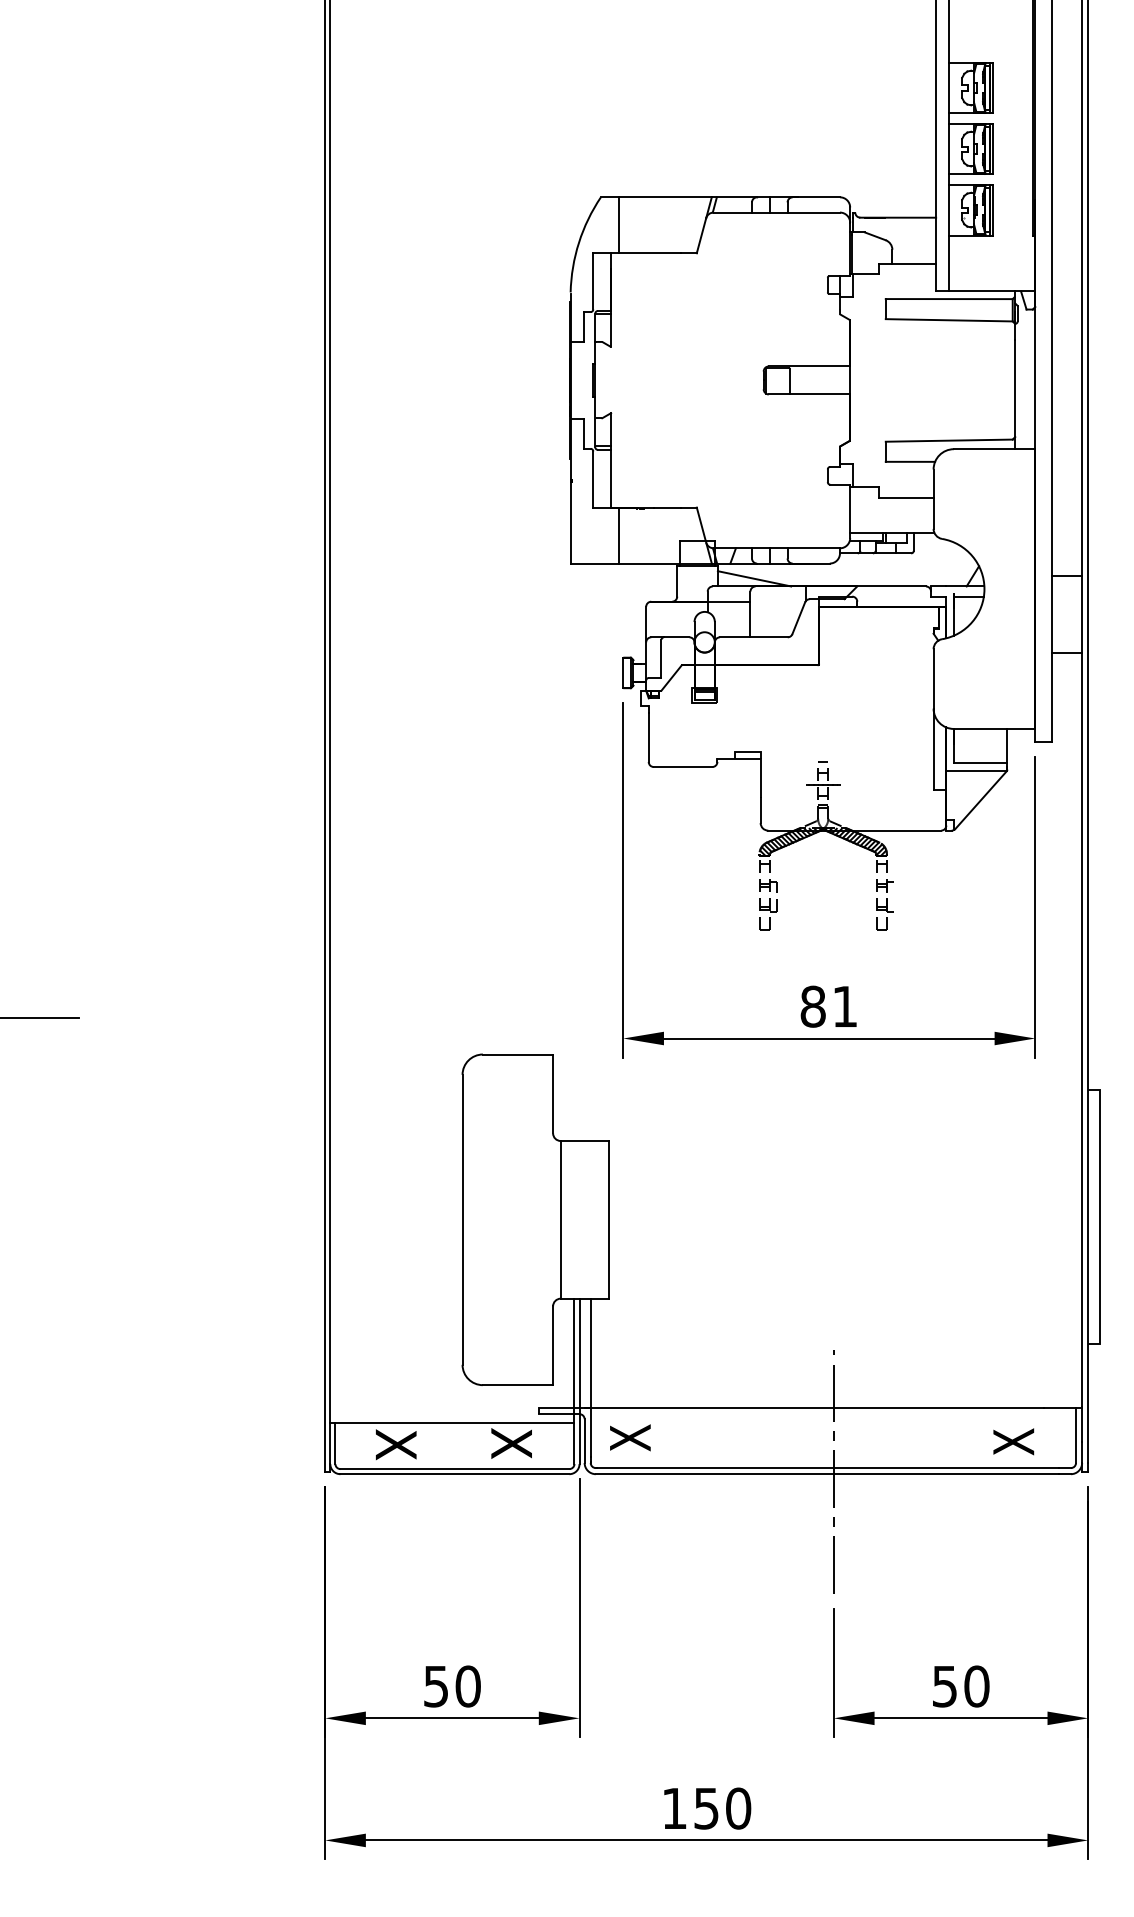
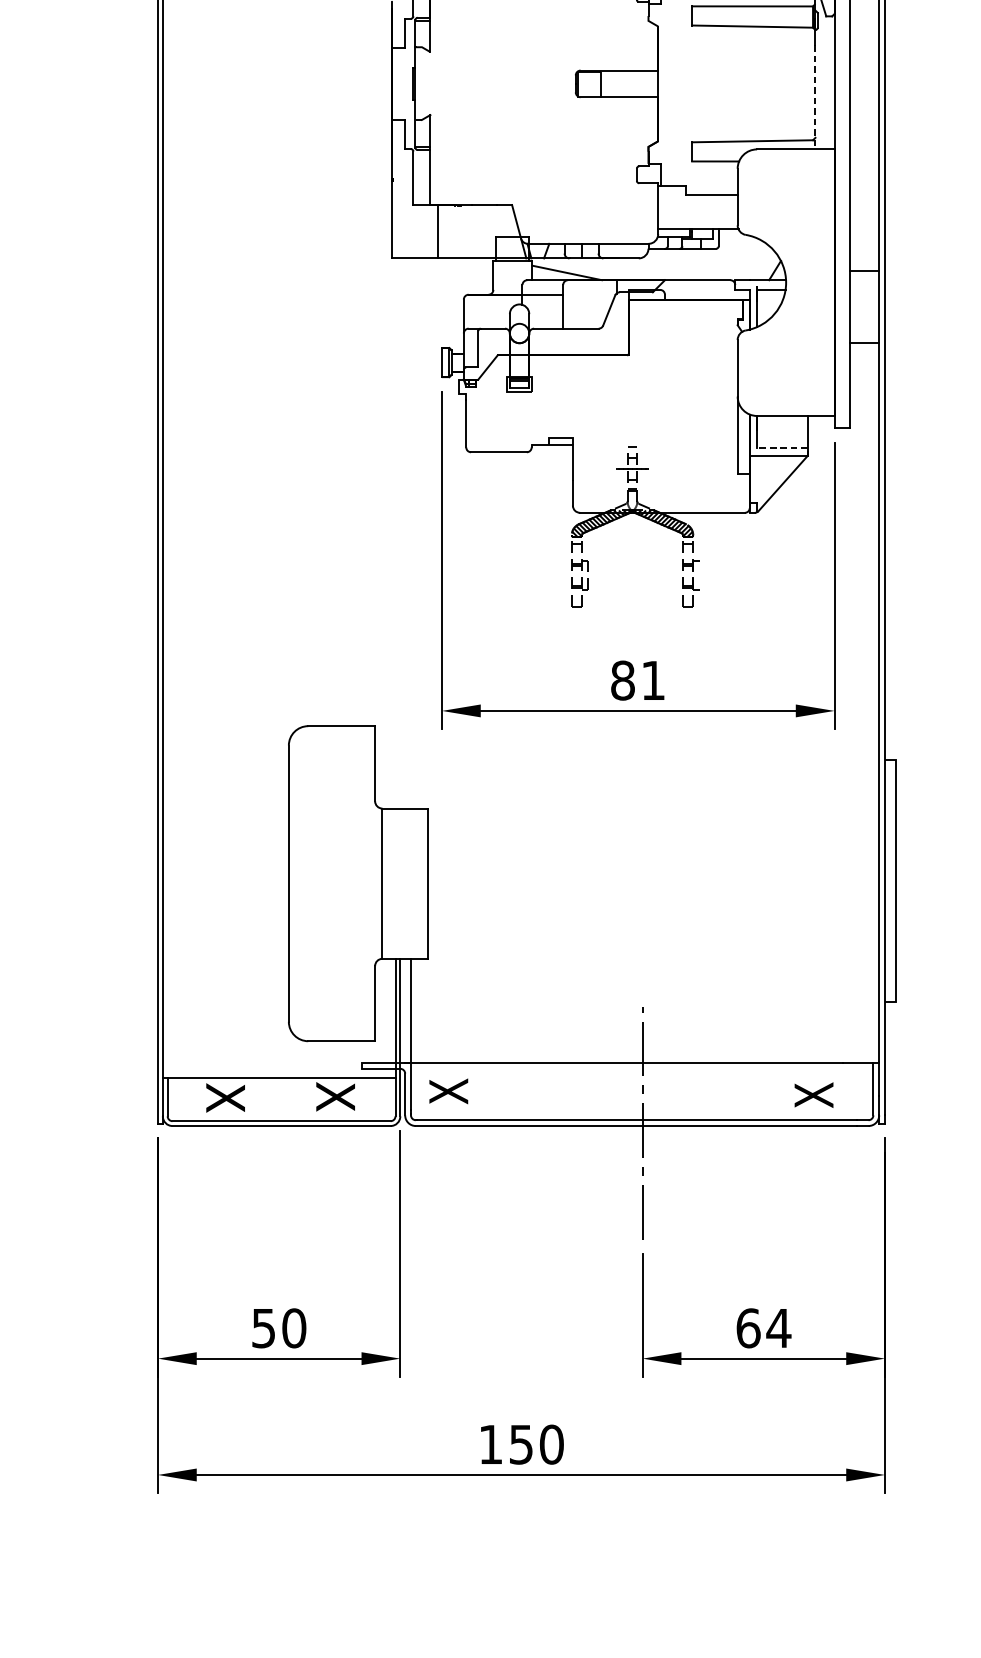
line: (1015, 394) -> (815, 97), solid -> dashed
line: (980, 762) -> (782, 447), solid -> dashed
text: (961, 1686) -> (764, 1328), 50 -> 64

